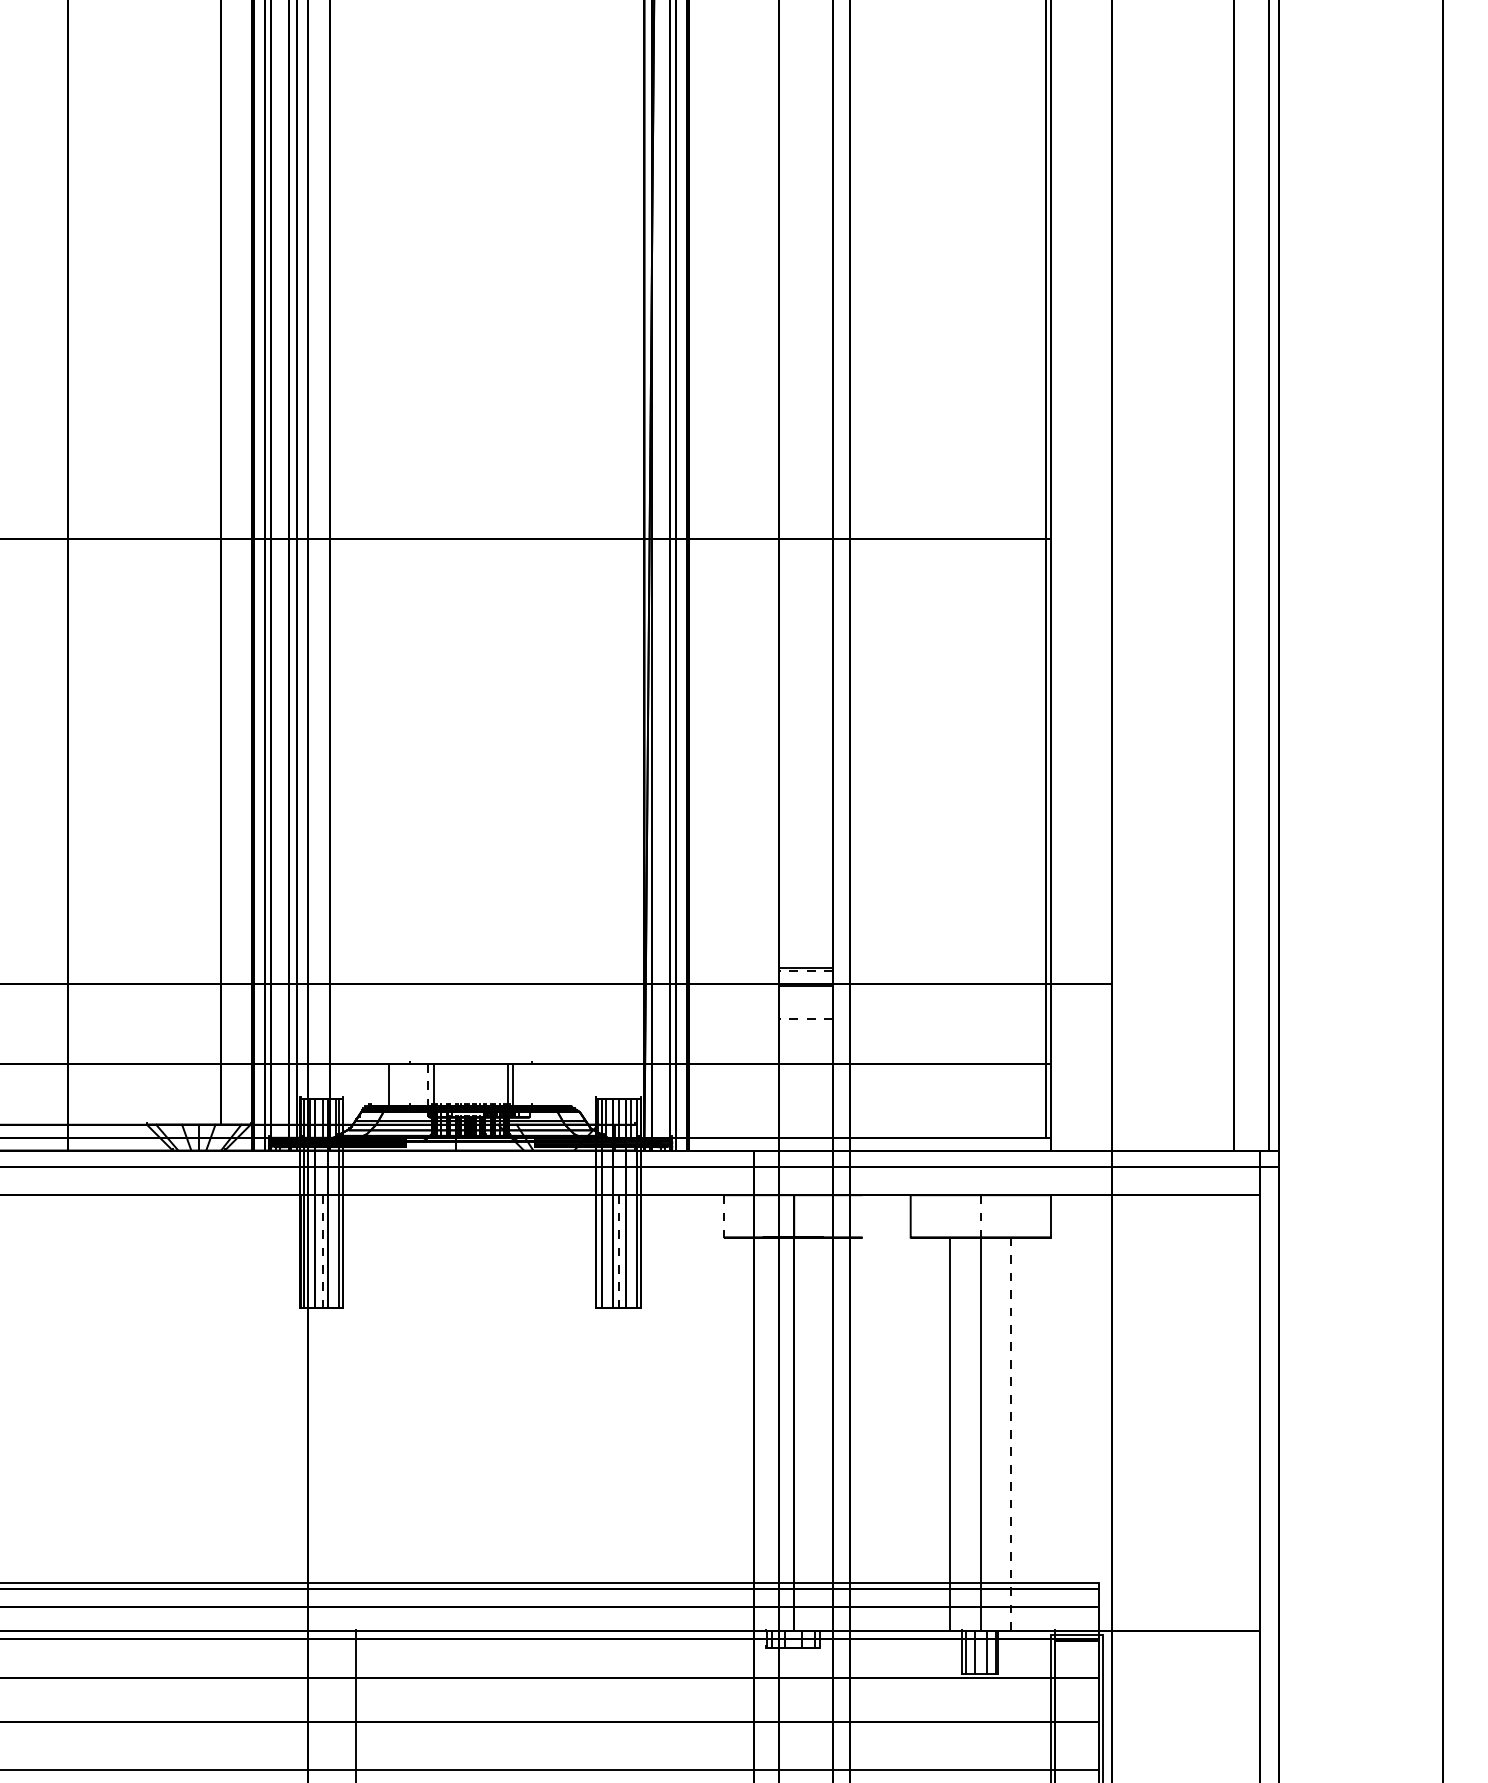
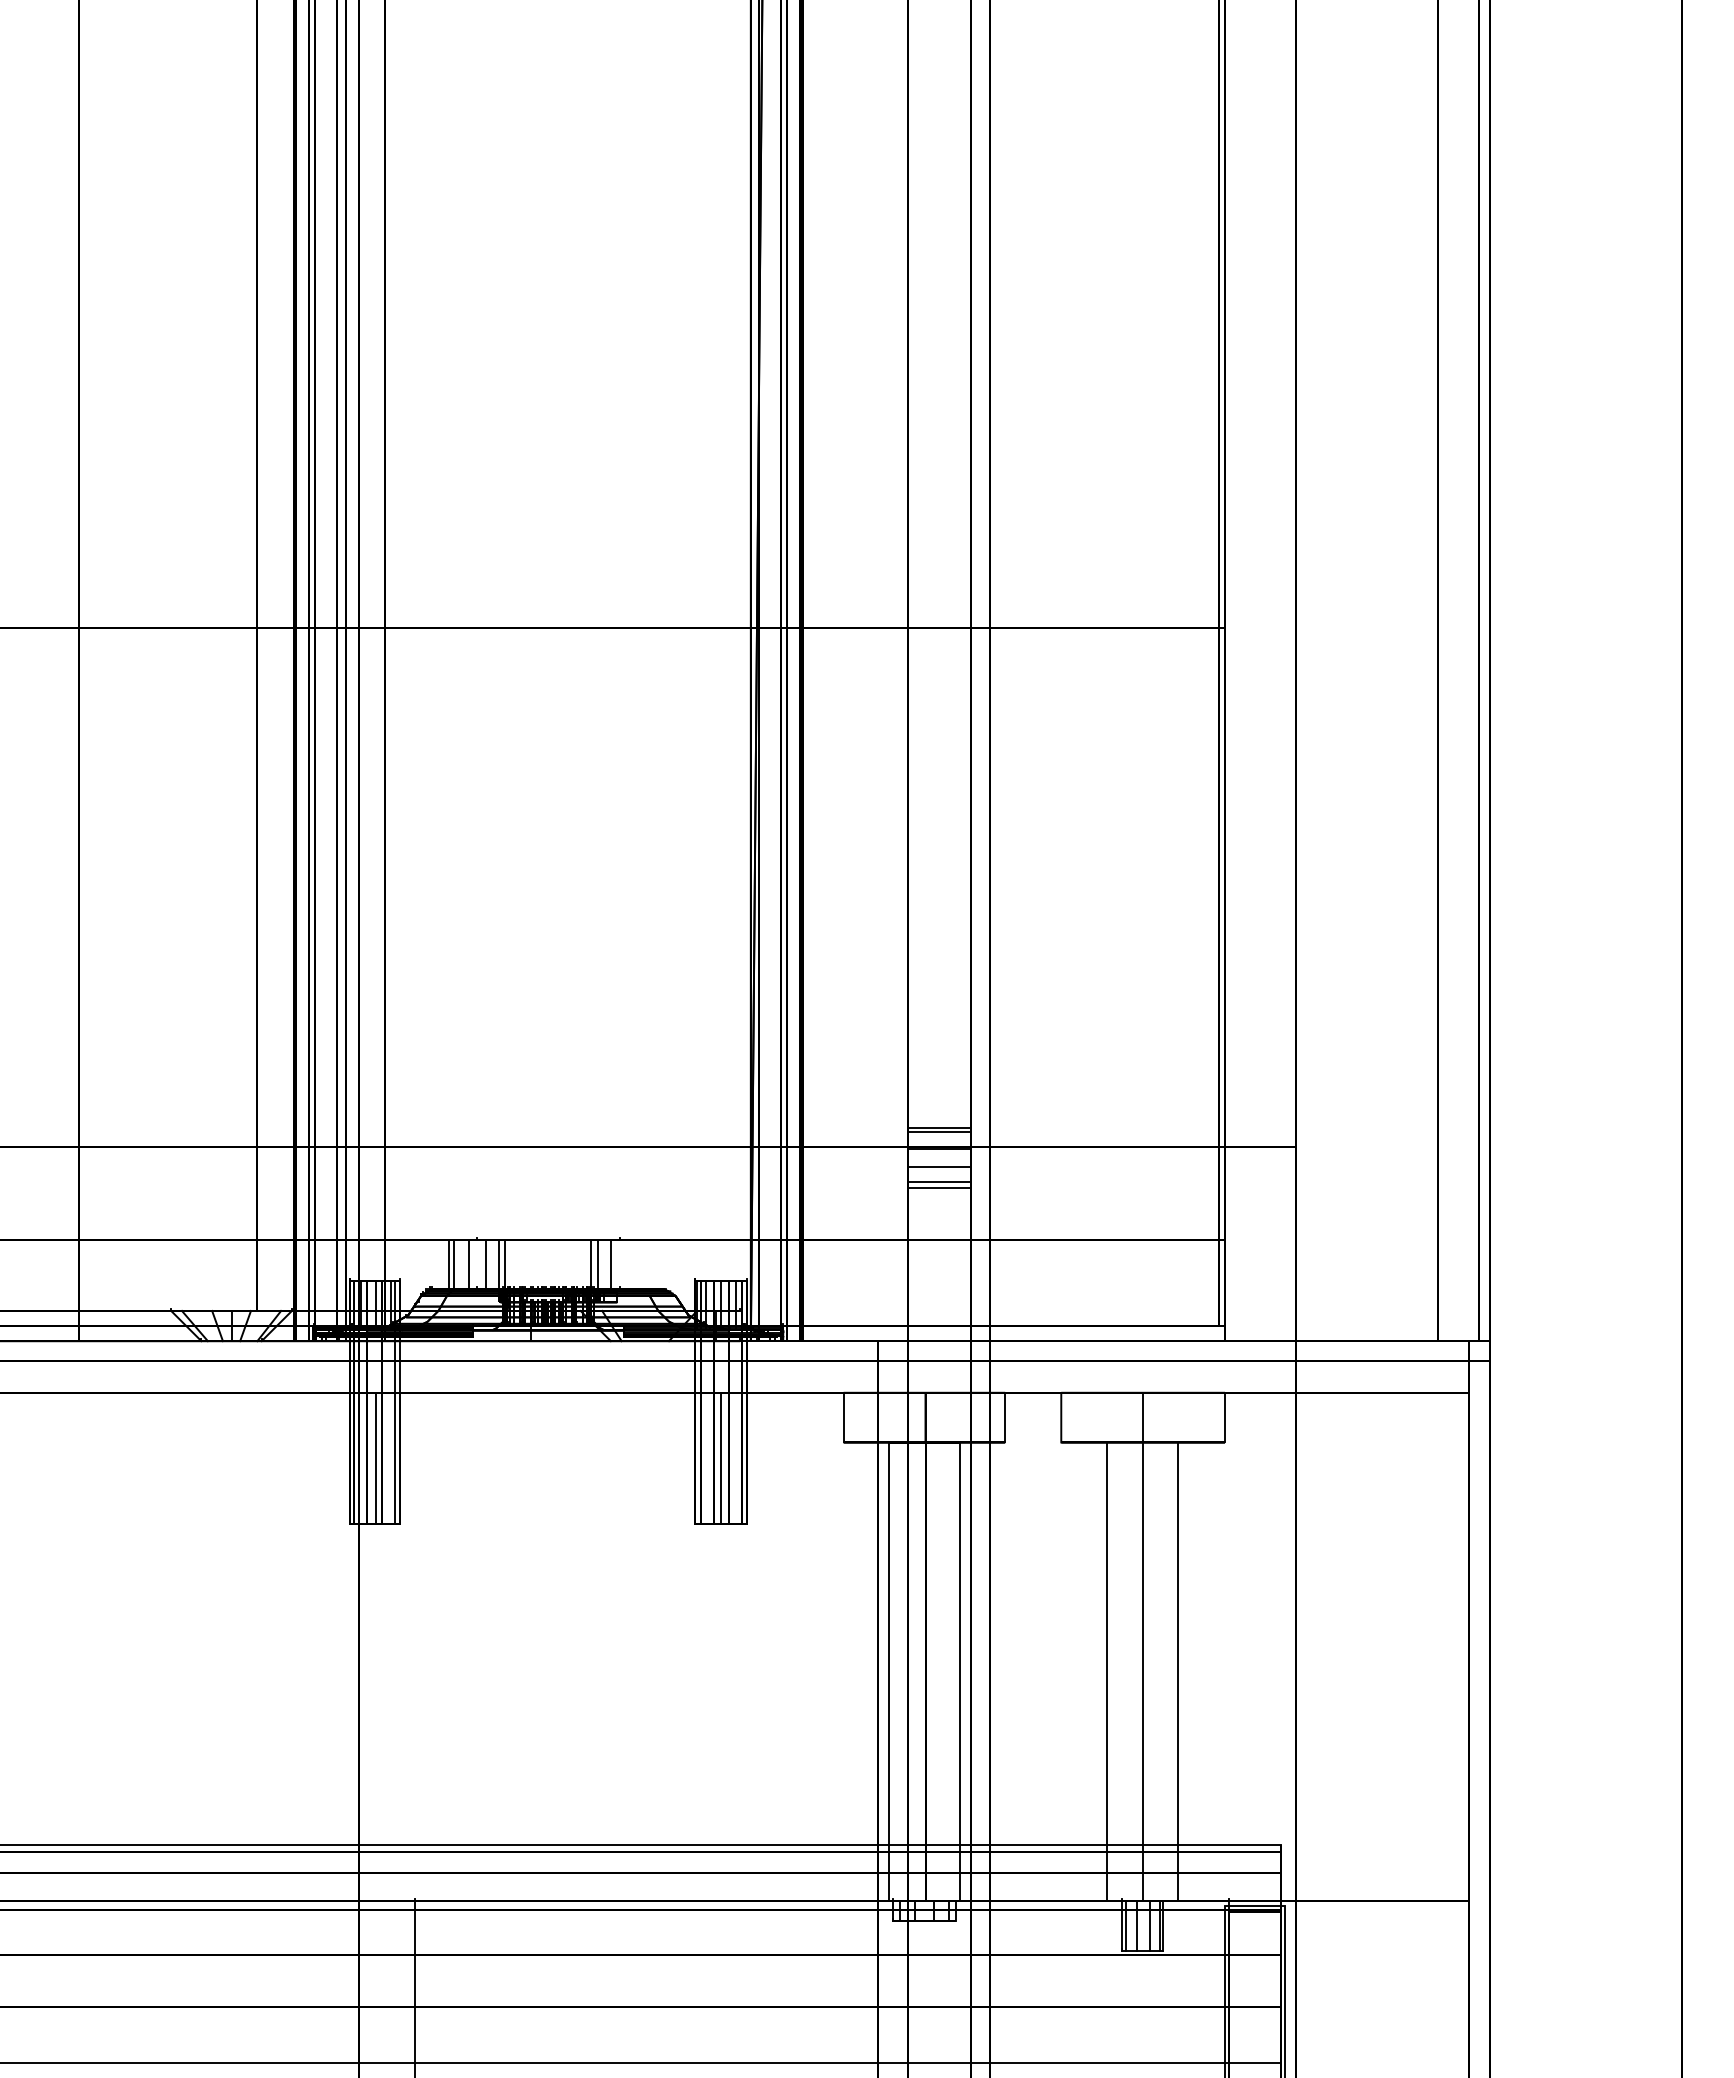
line: (806, 971) -> (939, 1132), dashed -> solid
line: (806, 1000) -> (939, 1166), added
line: (806, 1013) -> (939, 1181), added
line: (806, 1019) -> (939, 1188), dashed -> solid
line: (385, 1084) -> (449, 1264), added
line: (402, 1084) -> (468, 1264), added
line: (416, 1084) -> (485, 1264), added
line: (427, 1084) -> (498, 1264), dashed -> solid
line: (523, 1084) -> (610, 1264), added
line: (723, 1216) -> (843, 1417), dashed -> solid
line: (862, 1216) -> (1005, 1417), added
line: (981, 1216) -> (1143, 1417), dashed -> solid
line: (322, 1251) -> (375, 1458), dashed -> solid
line: (618, 1251) -> (720, 1458), dashed -> solid
line: (762, 1434) -> (888, 1671), added
line: (823, 1434) -> (959, 1671), added
line: (1010, 1435) -> (1177, 1672), dashed -> solid

